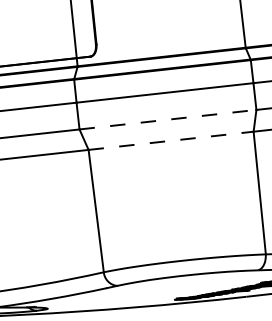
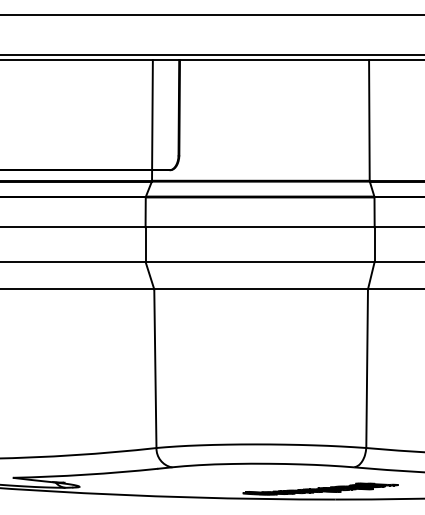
line: (168, 119) -> (260, 261), dashed -> solid
line: (171, 140) -> (261, 289), dashed -> solid

